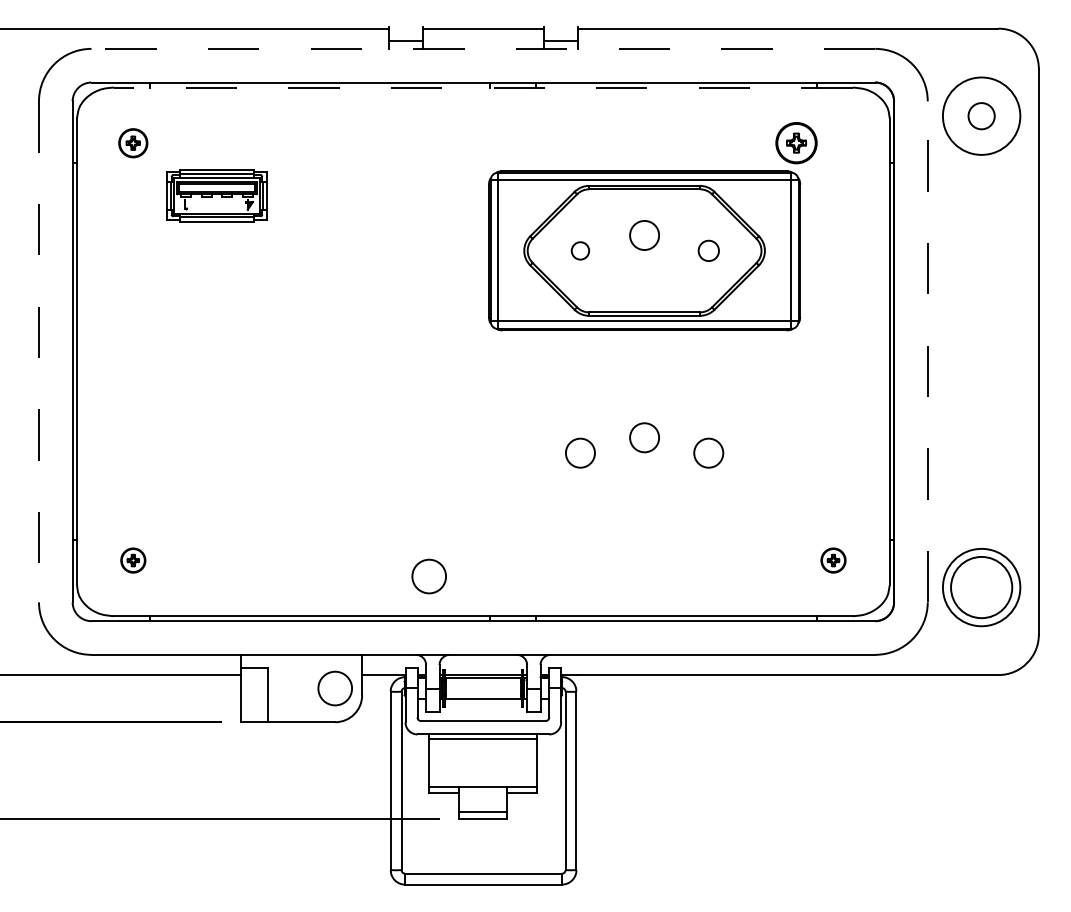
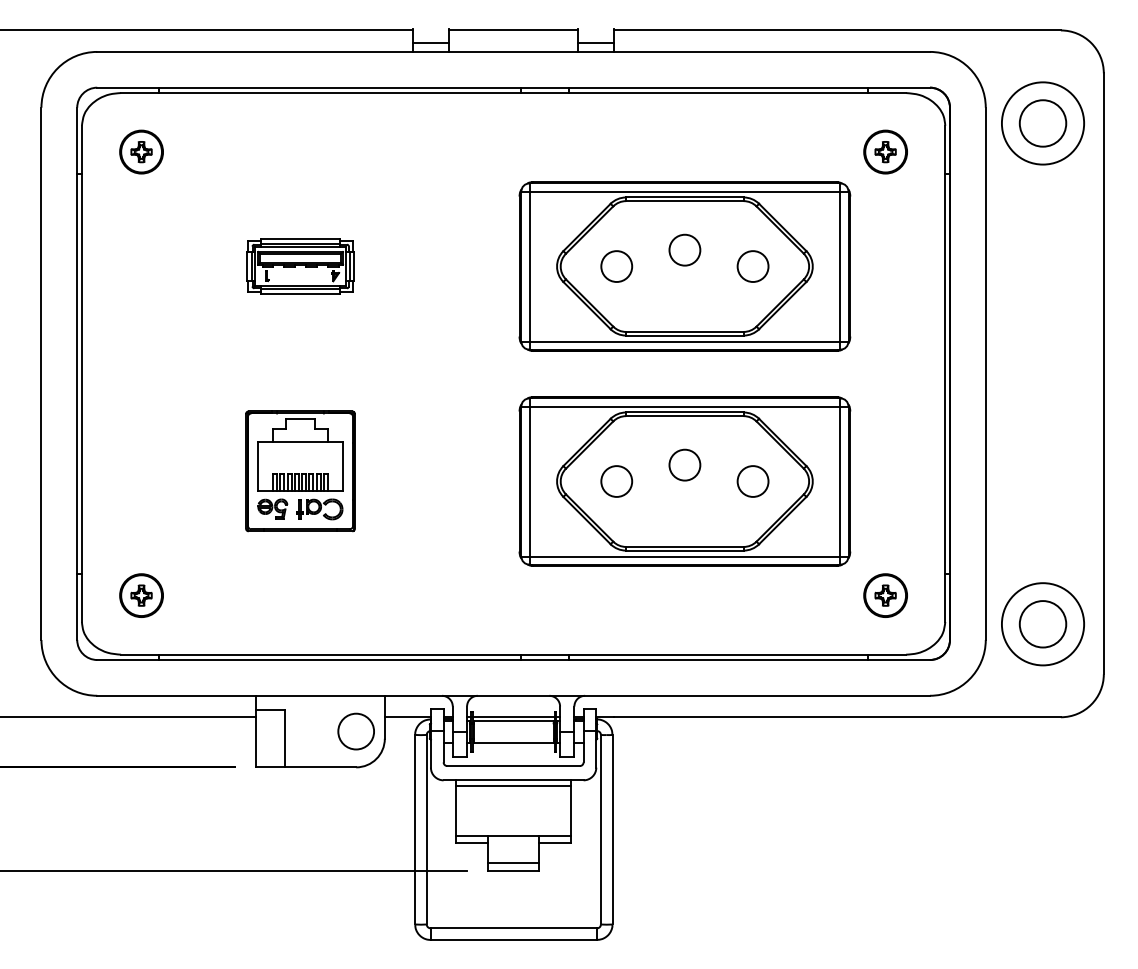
line: (483, 48) -> (513, 51), dashed -> solid
line: (482, 87) -> (512, 92), dashed -> solid
circle: (981, 116) -> (1042, 123), size x1.67
part: (133, 143) -> (141, 152), size x1.43
part: (796, 143) -> (885, 152), moved
part: (216, 195) -> (300, 266), moved
circle: (580, 250) -> (616, 266), size x1.67
circle: (708, 250) -> (752, 266), size x1.43
line: (927, 351) -> (985, 373), dashed -> solid
line: (38, 352) -> (40, 374), dashed -> solid
part: (282, 443) -> (300, 471), added
part: (644, 452) -> (684, 480), added
part: (133, 560) -> (141, 595), size x1.67
part: (833, 560) -> (885, 595), size x1.67
circle: (428, 576) -> (455, 612), removed
circle: (981, 587) -> (1042, 624), size x0.71

